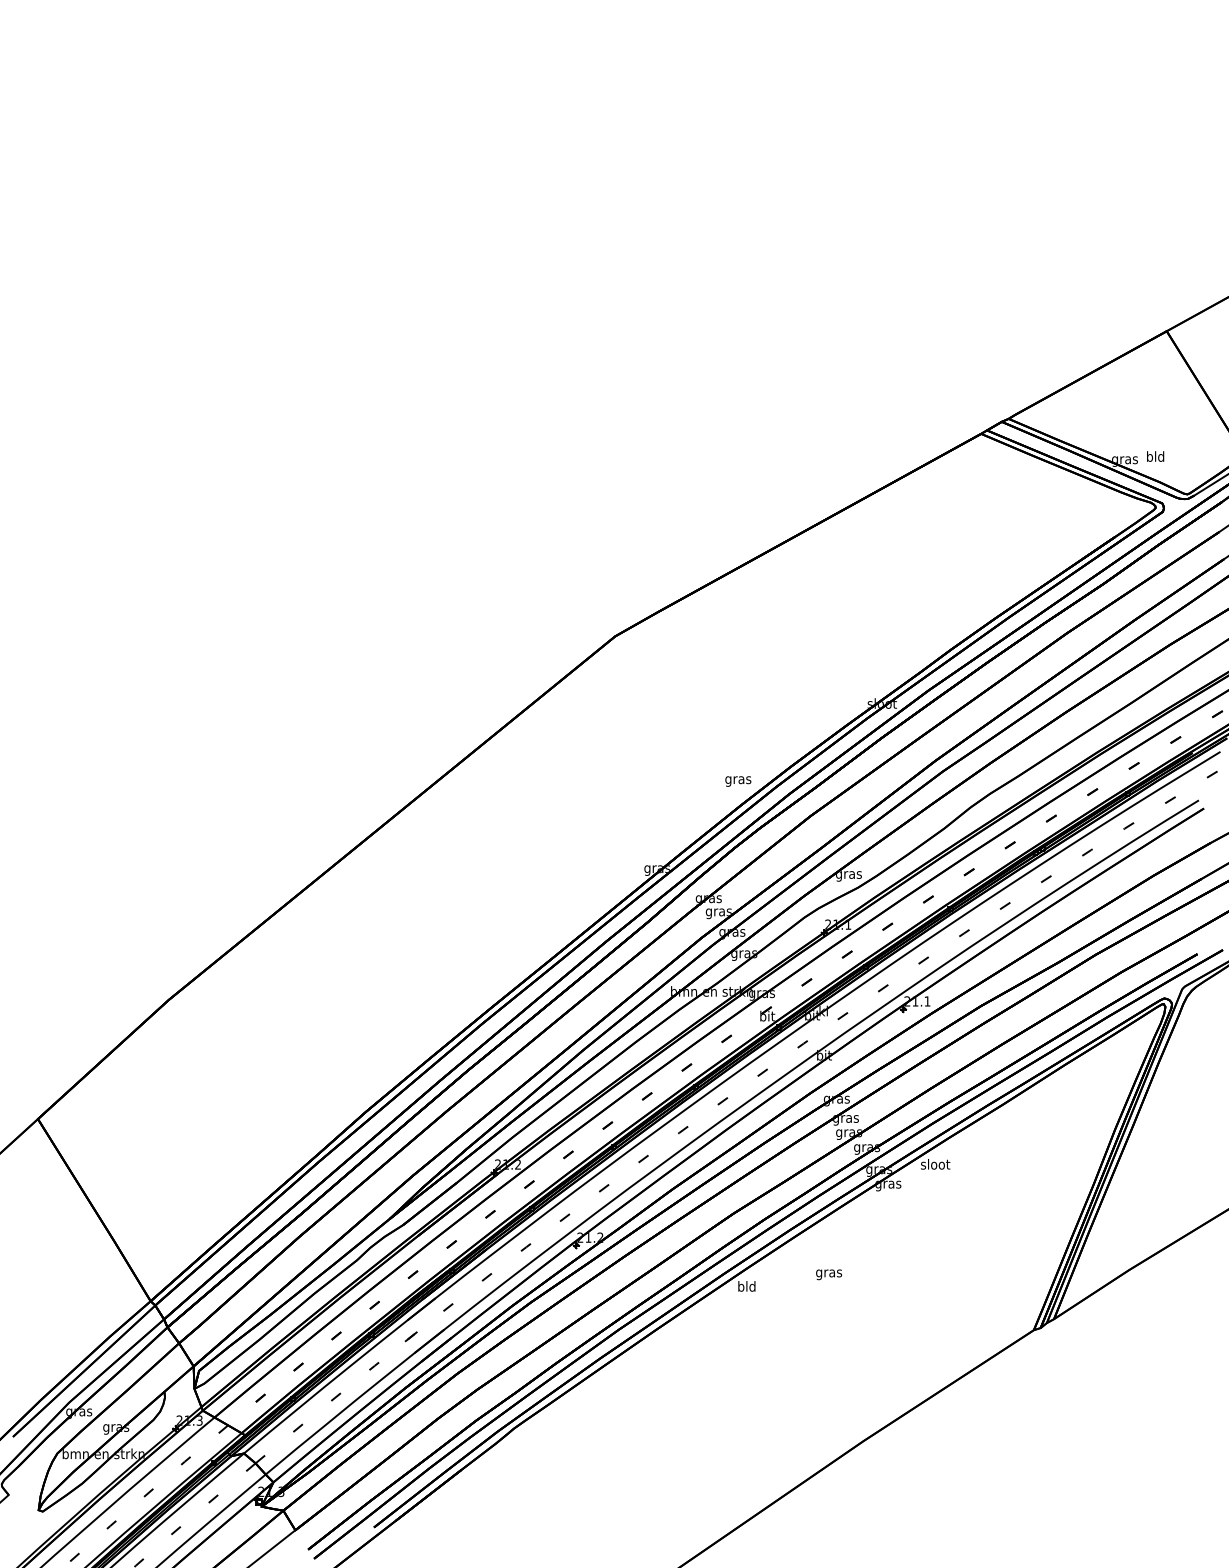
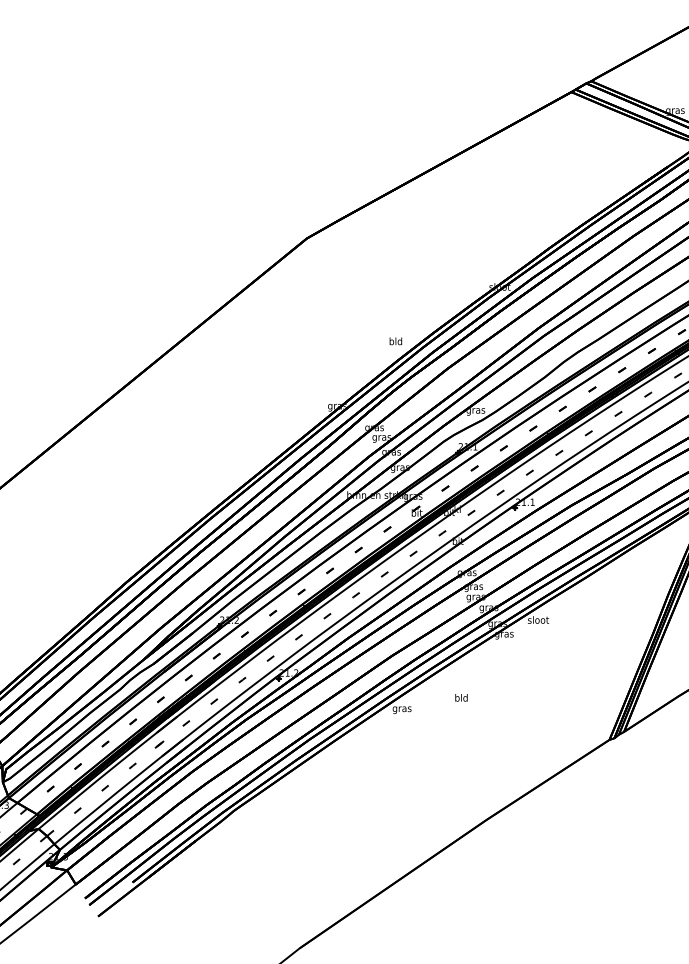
text: (738, 779) -> (396, 341), gras -> bld
text: (829, 1273) -> (461, 698), gras -> bld
text: (746, 1287) -> (401, 709), bld -> gras

